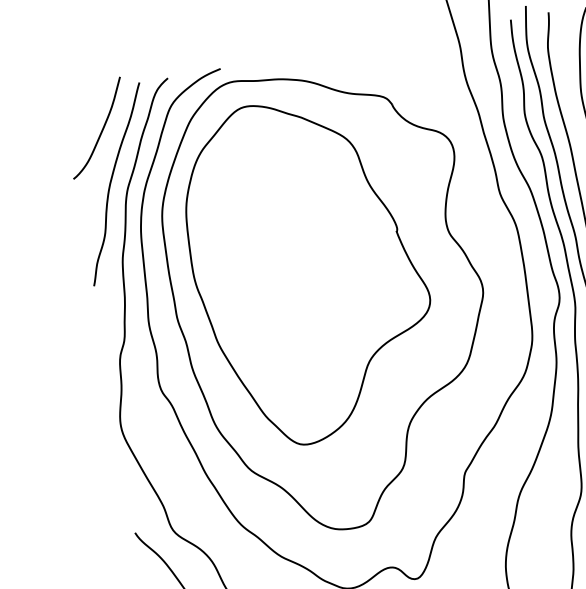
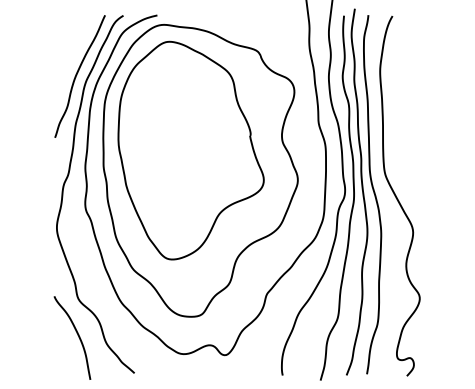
curve: (100, 131) -> (75, 41), removed

